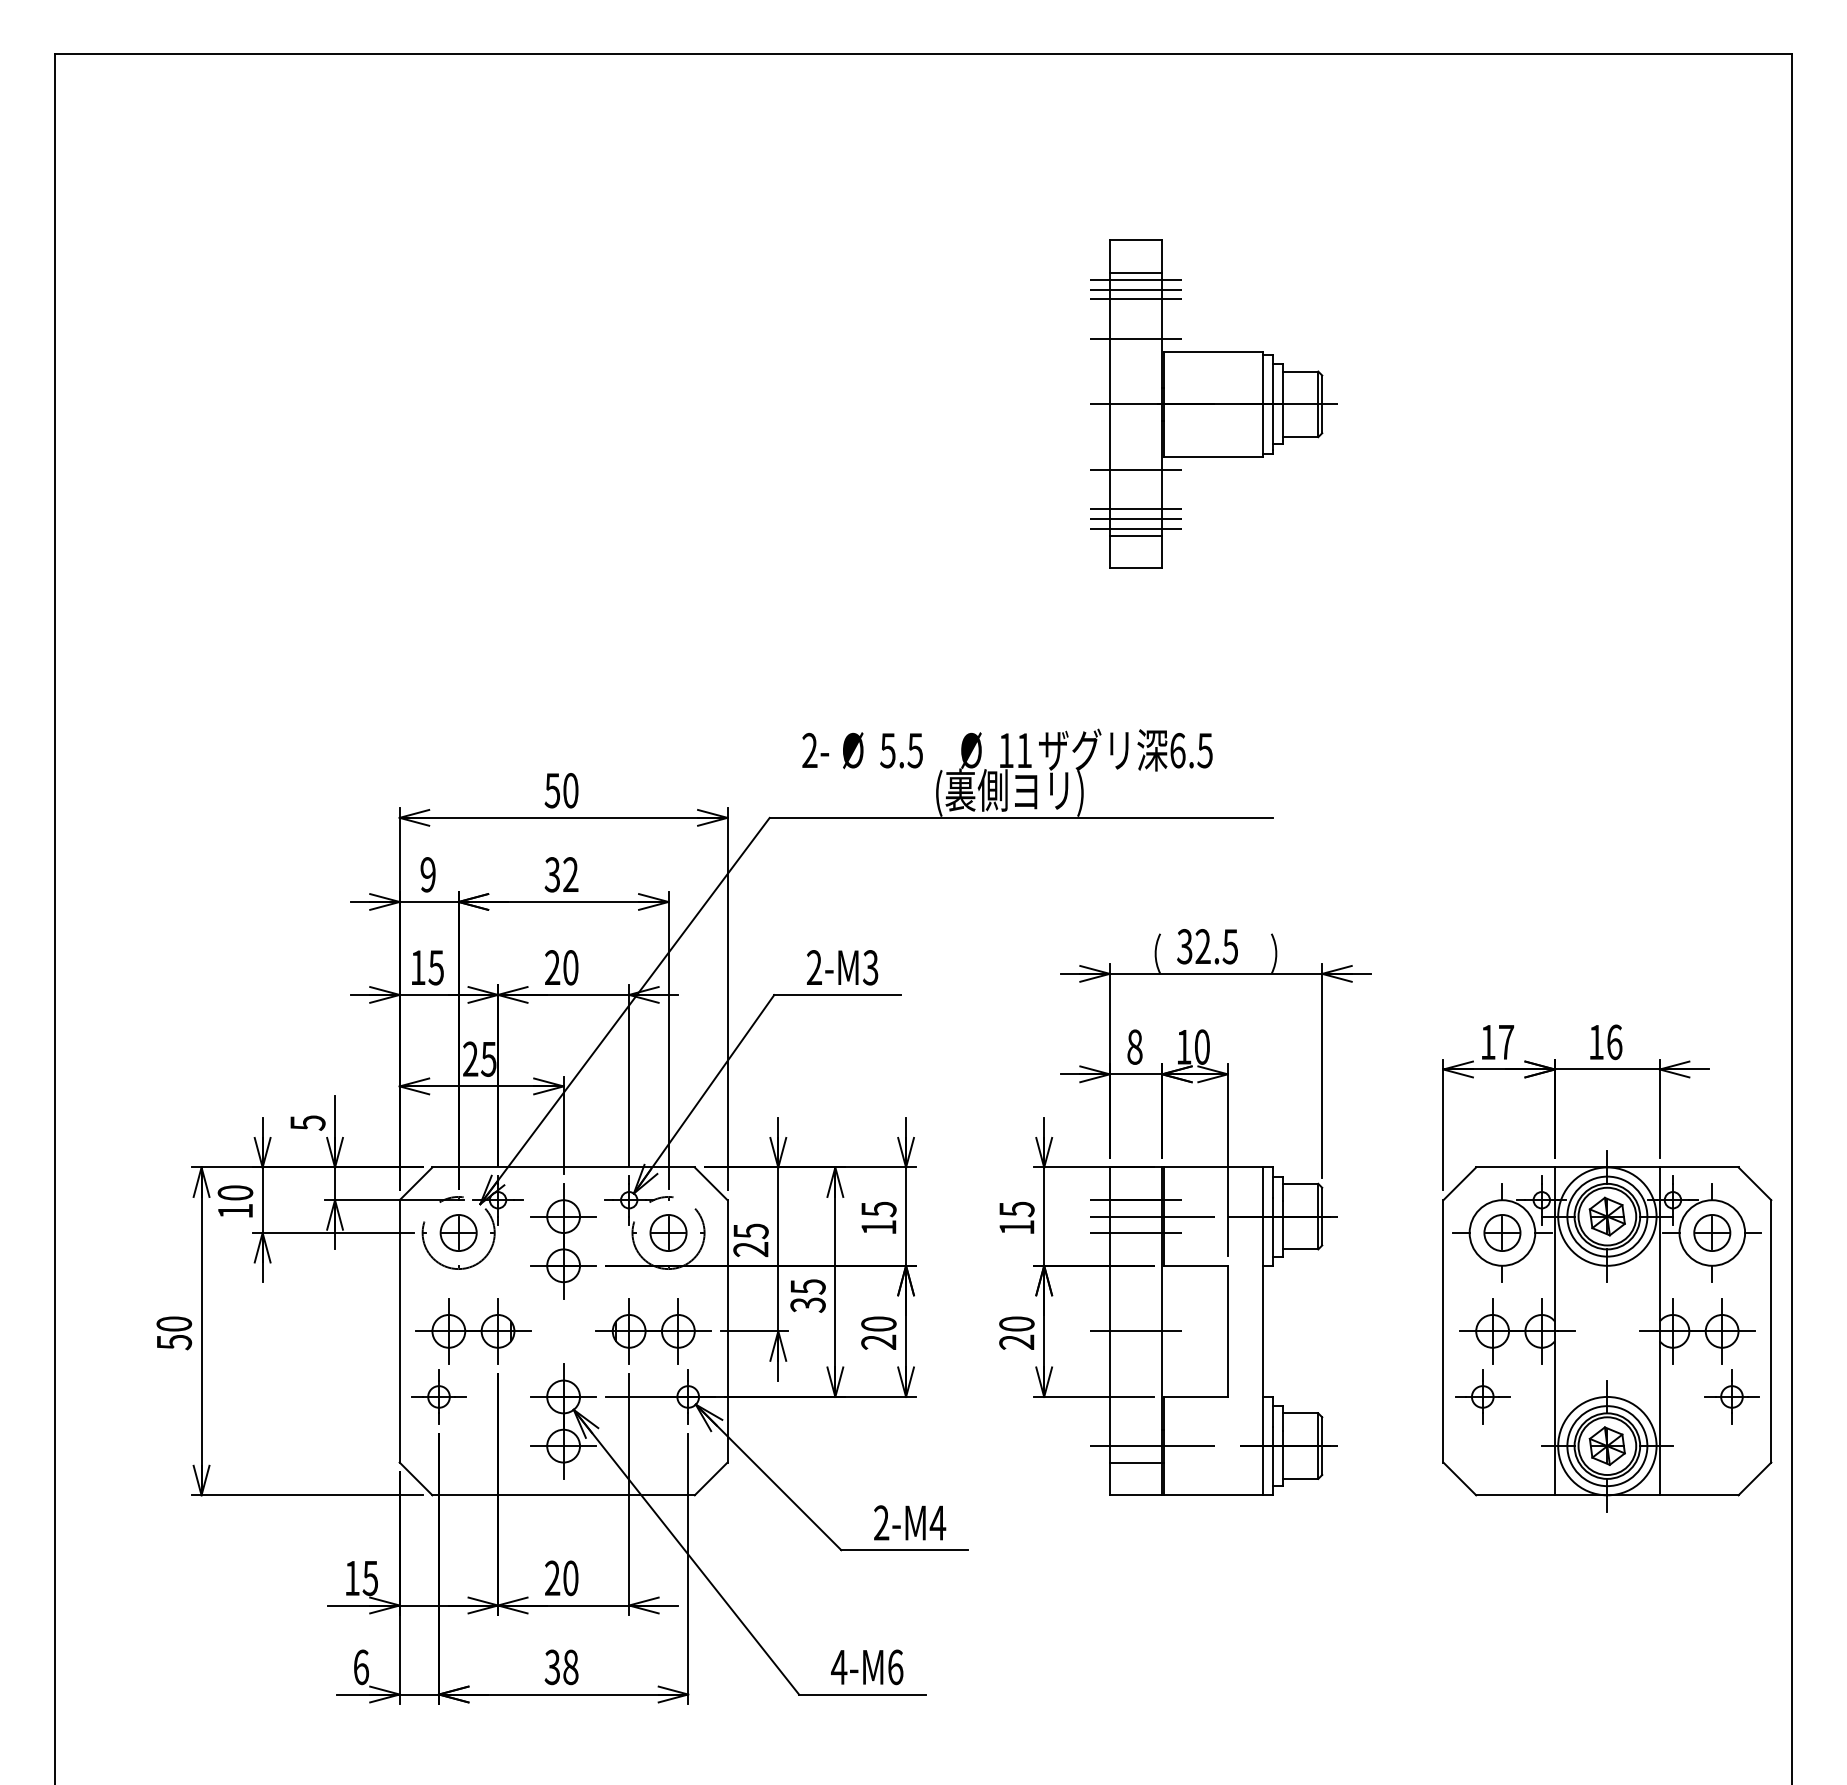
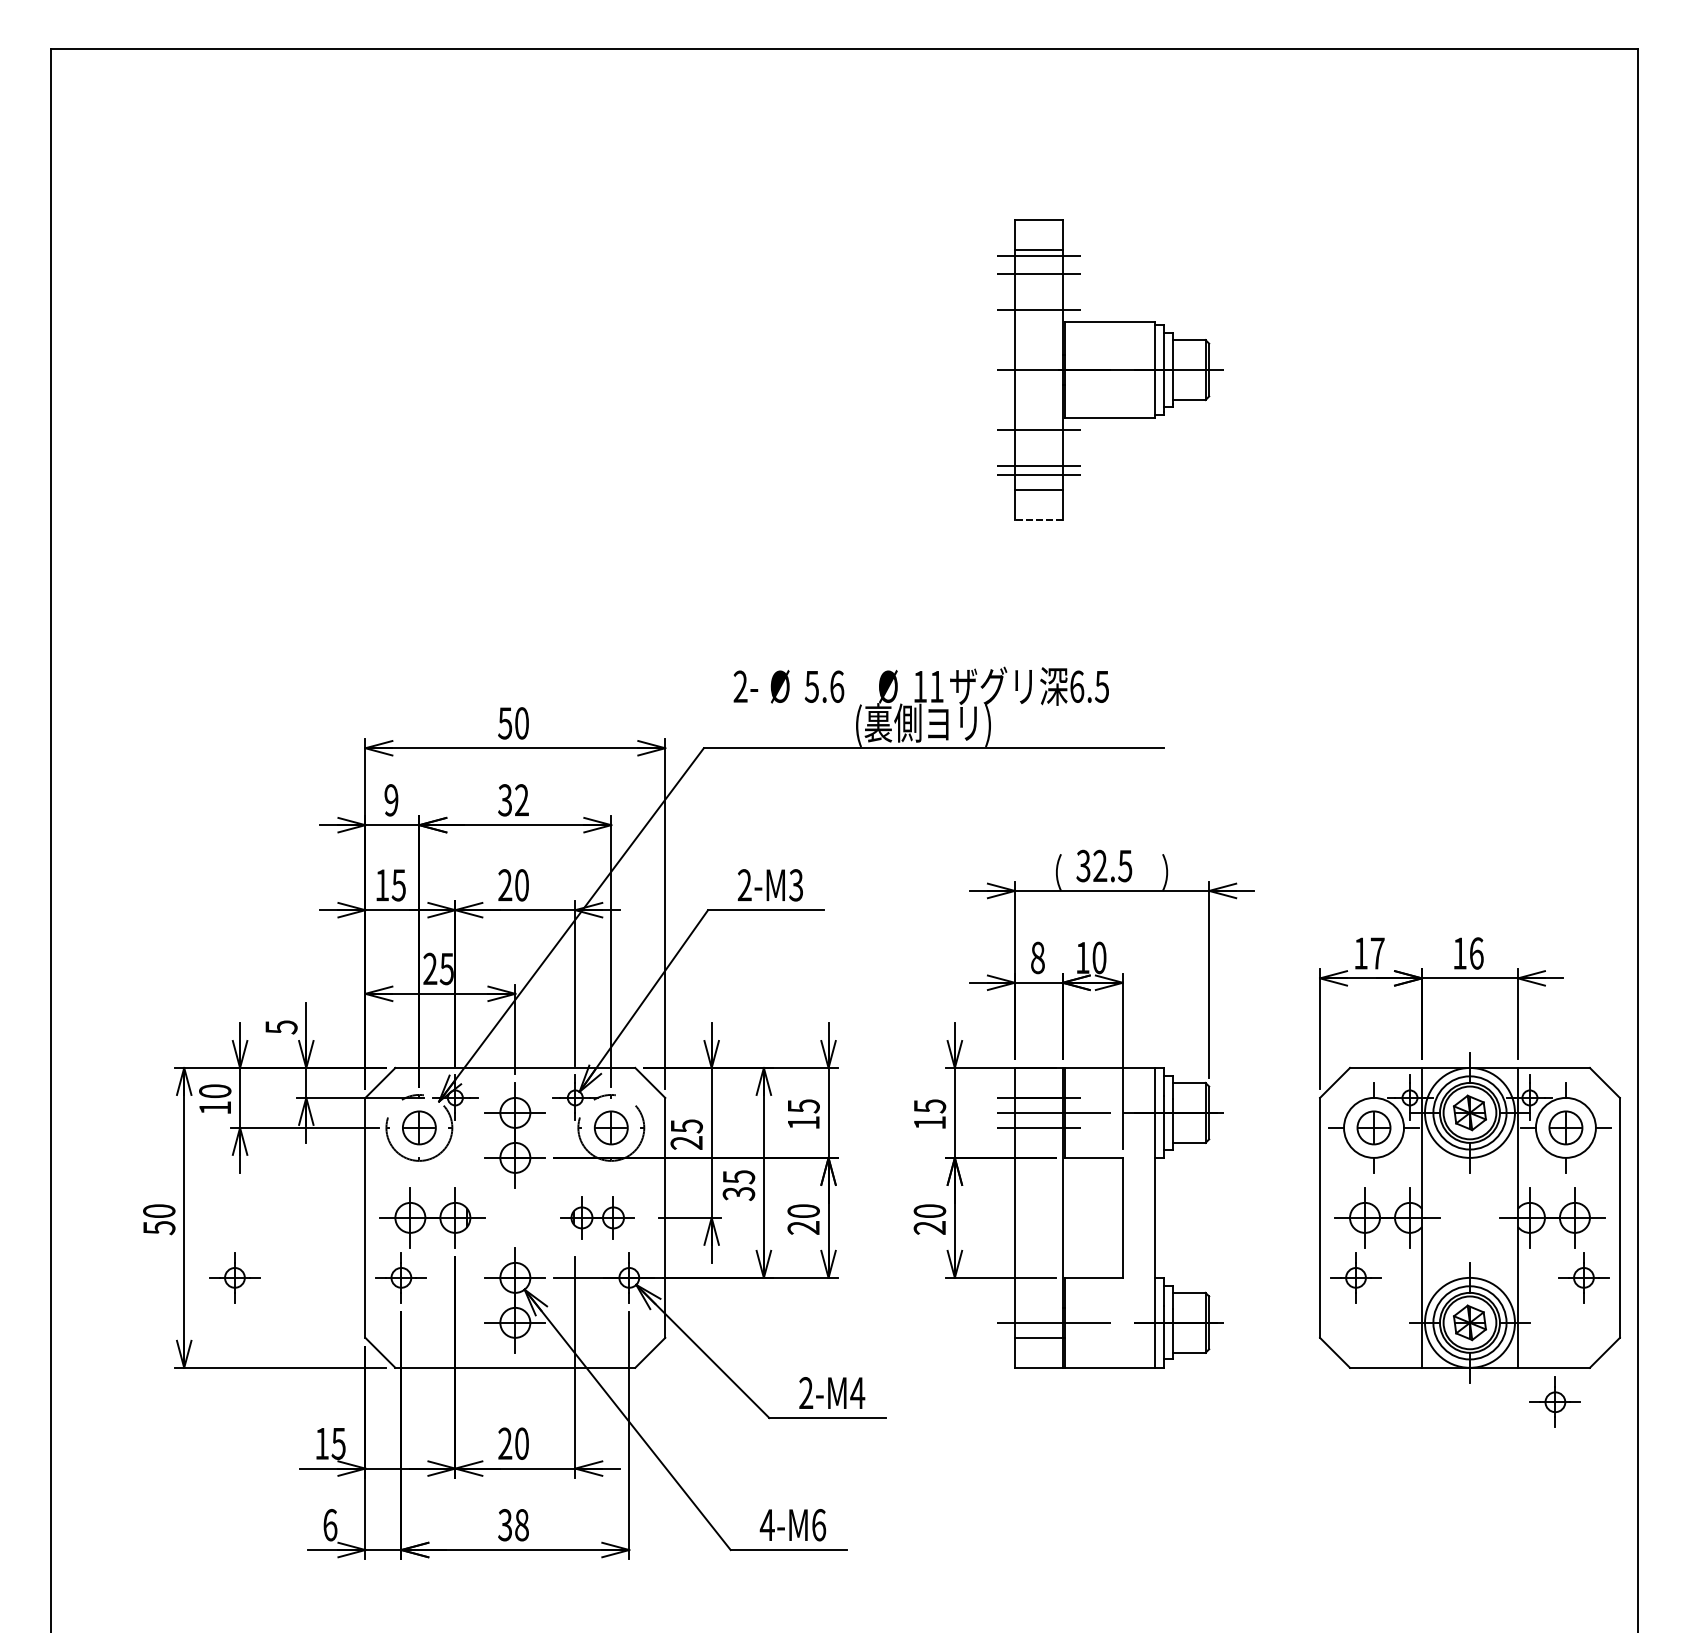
line: (1135, 289) -> (1038, 264), removed
line: (1135, 528) -> (1038, 483), removed
line: (1135, 568) -> (1038, 520), solid -> dashed
text: (915, 750) -> (837, 686), 5.5 -> 5.6
part: (653, 1331) -> (597, 1218), size x0.7
line: (1135, 1331) -> (1038, 1218), removed
part: (256, 1396) -> (234, 1277), added
part: (1700, 1532) -> (1555, 1401), added

